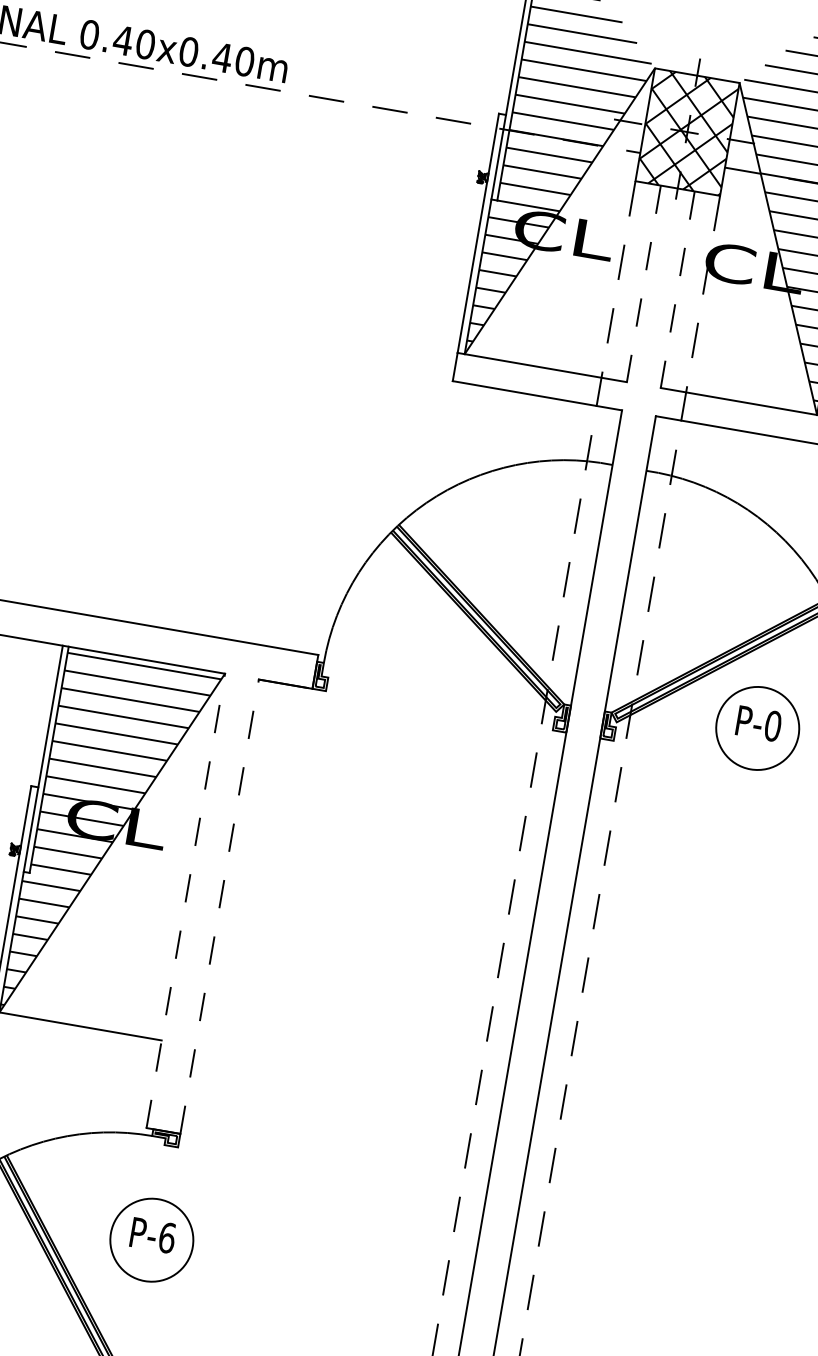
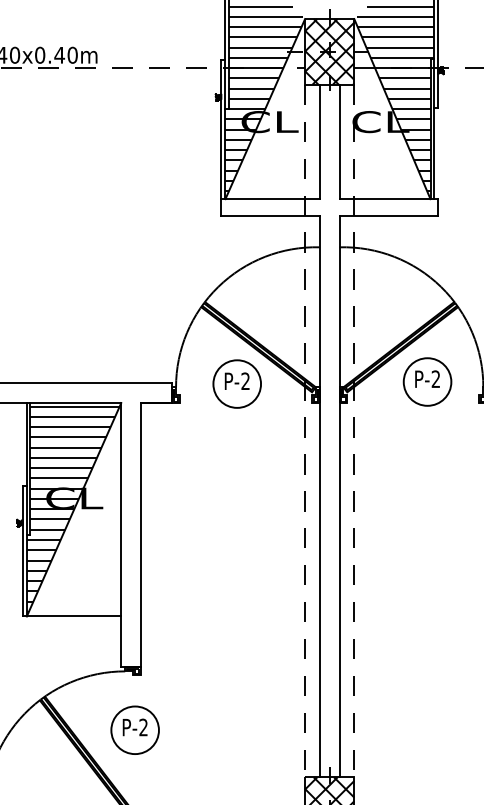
line: (643, 284) -> (319, 142), dashed -> solid
line: (677, 290) -> (339, 142), dashed -> solid
part: (428, 674) -> (236, 383), added
text: (772, 726) -> (435, 379), P-0 -> P-2
line: (186, 899) -> (121, 534), dashed -> solid
line: (219, 905) -> (140, 534), dashed -> solid
text: (166, 1237) -> (143, 727), P-6 -> P-2

